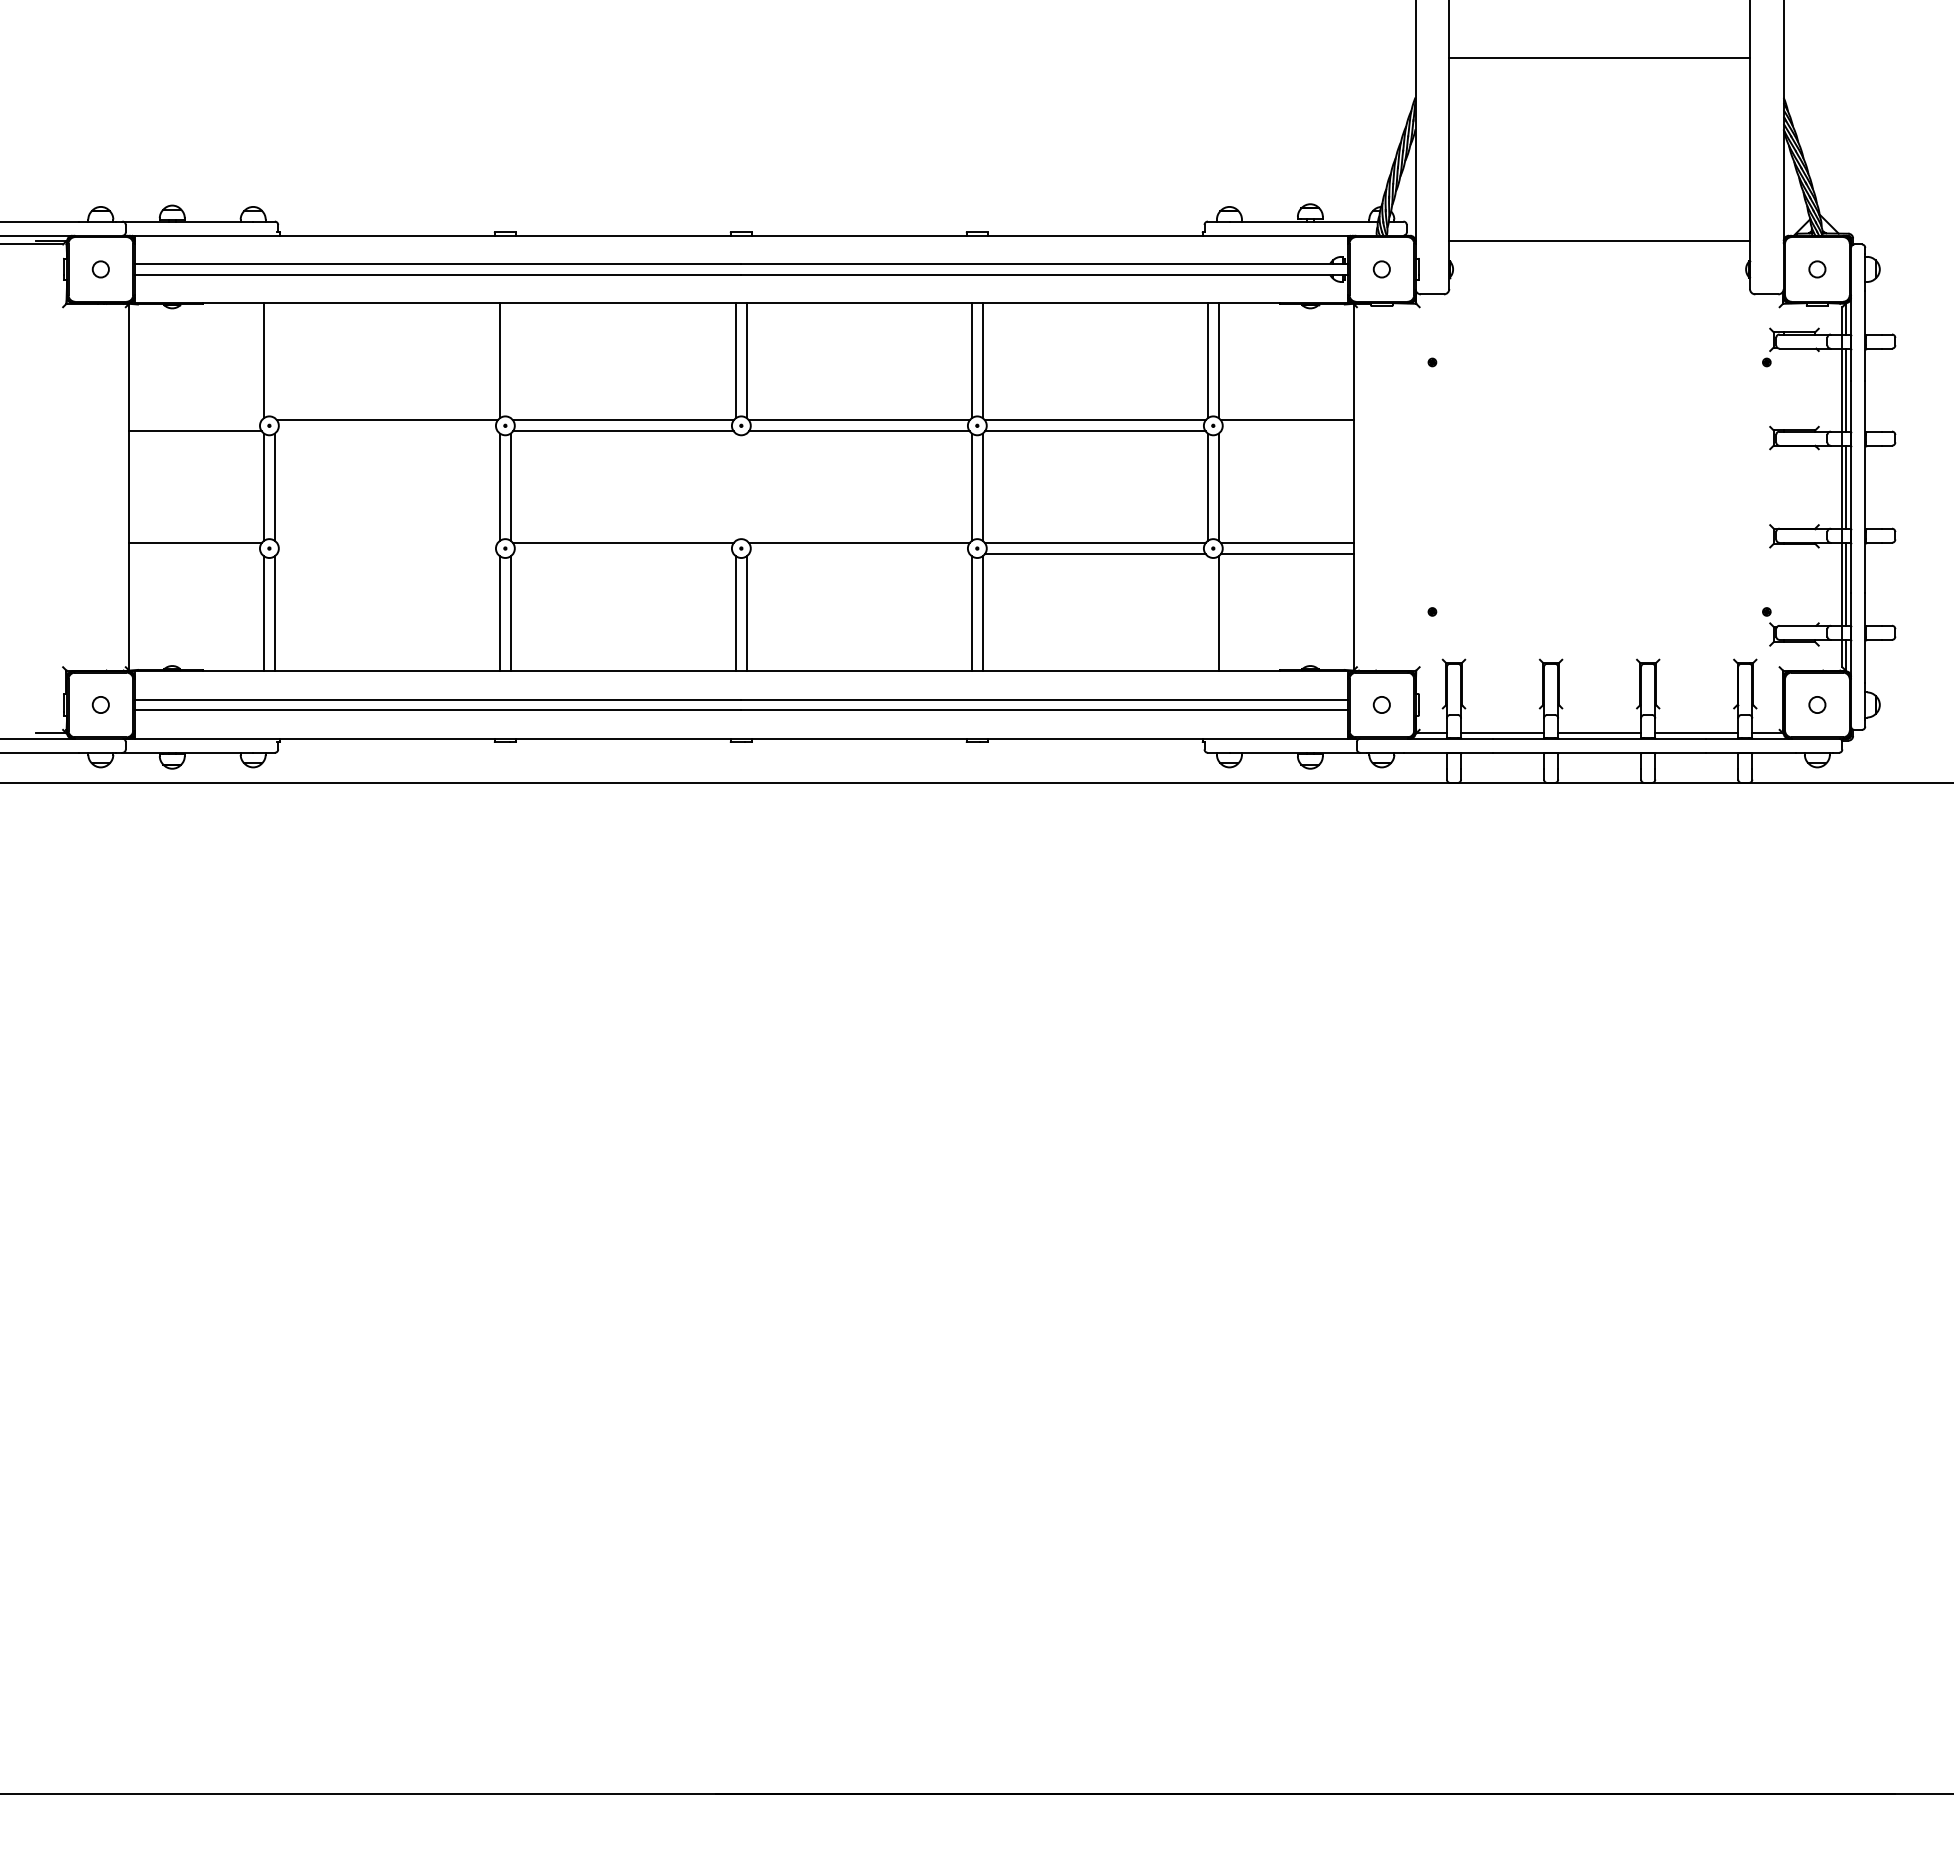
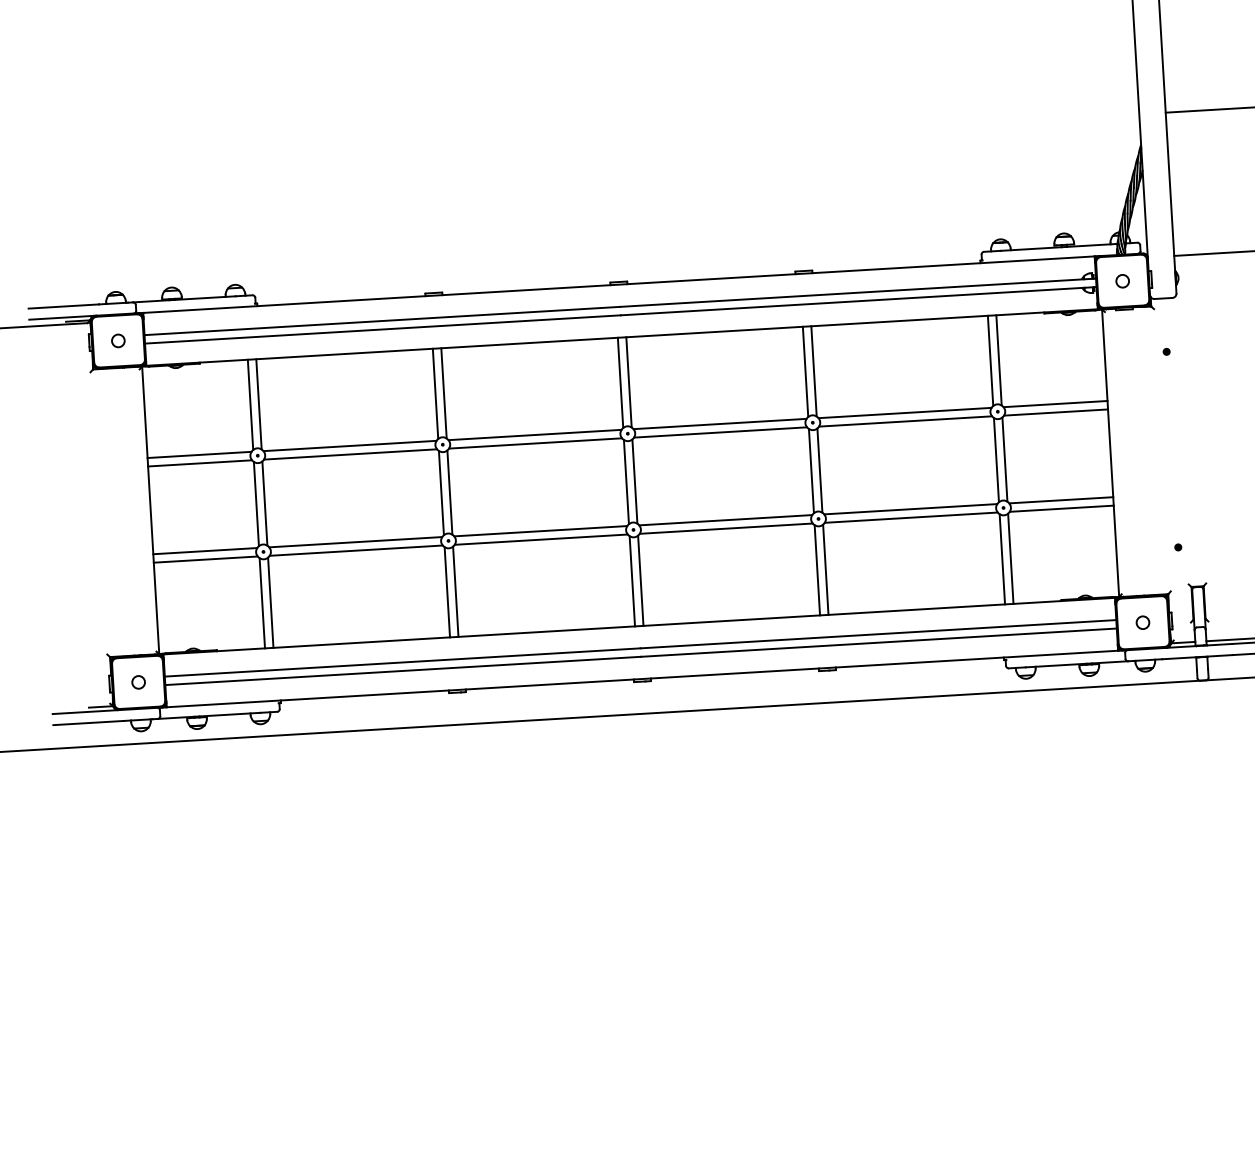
line: (274, 360) -> (258, 404), added
line: (510, 360) -> (443, 393), added
line: (195, 420) -> (199, 454), added
line: (387, 431) -> (350, 454), added
line: (1287, 431) -> (1056, 412), added
line: (735, 486) -> (626, 481), added
line: (746, 486) -> (634, 481), added
line: (387, 543) -> (355, 542), added
line: (195, 553) -> (205, 559), added
line: (387, 553) -> (356, 550), added
line: (623, 553) -> (541, 539), added
line: (859, 553) -> (726, 528), added
line: (1207, 613) -> (1002, 559), added

